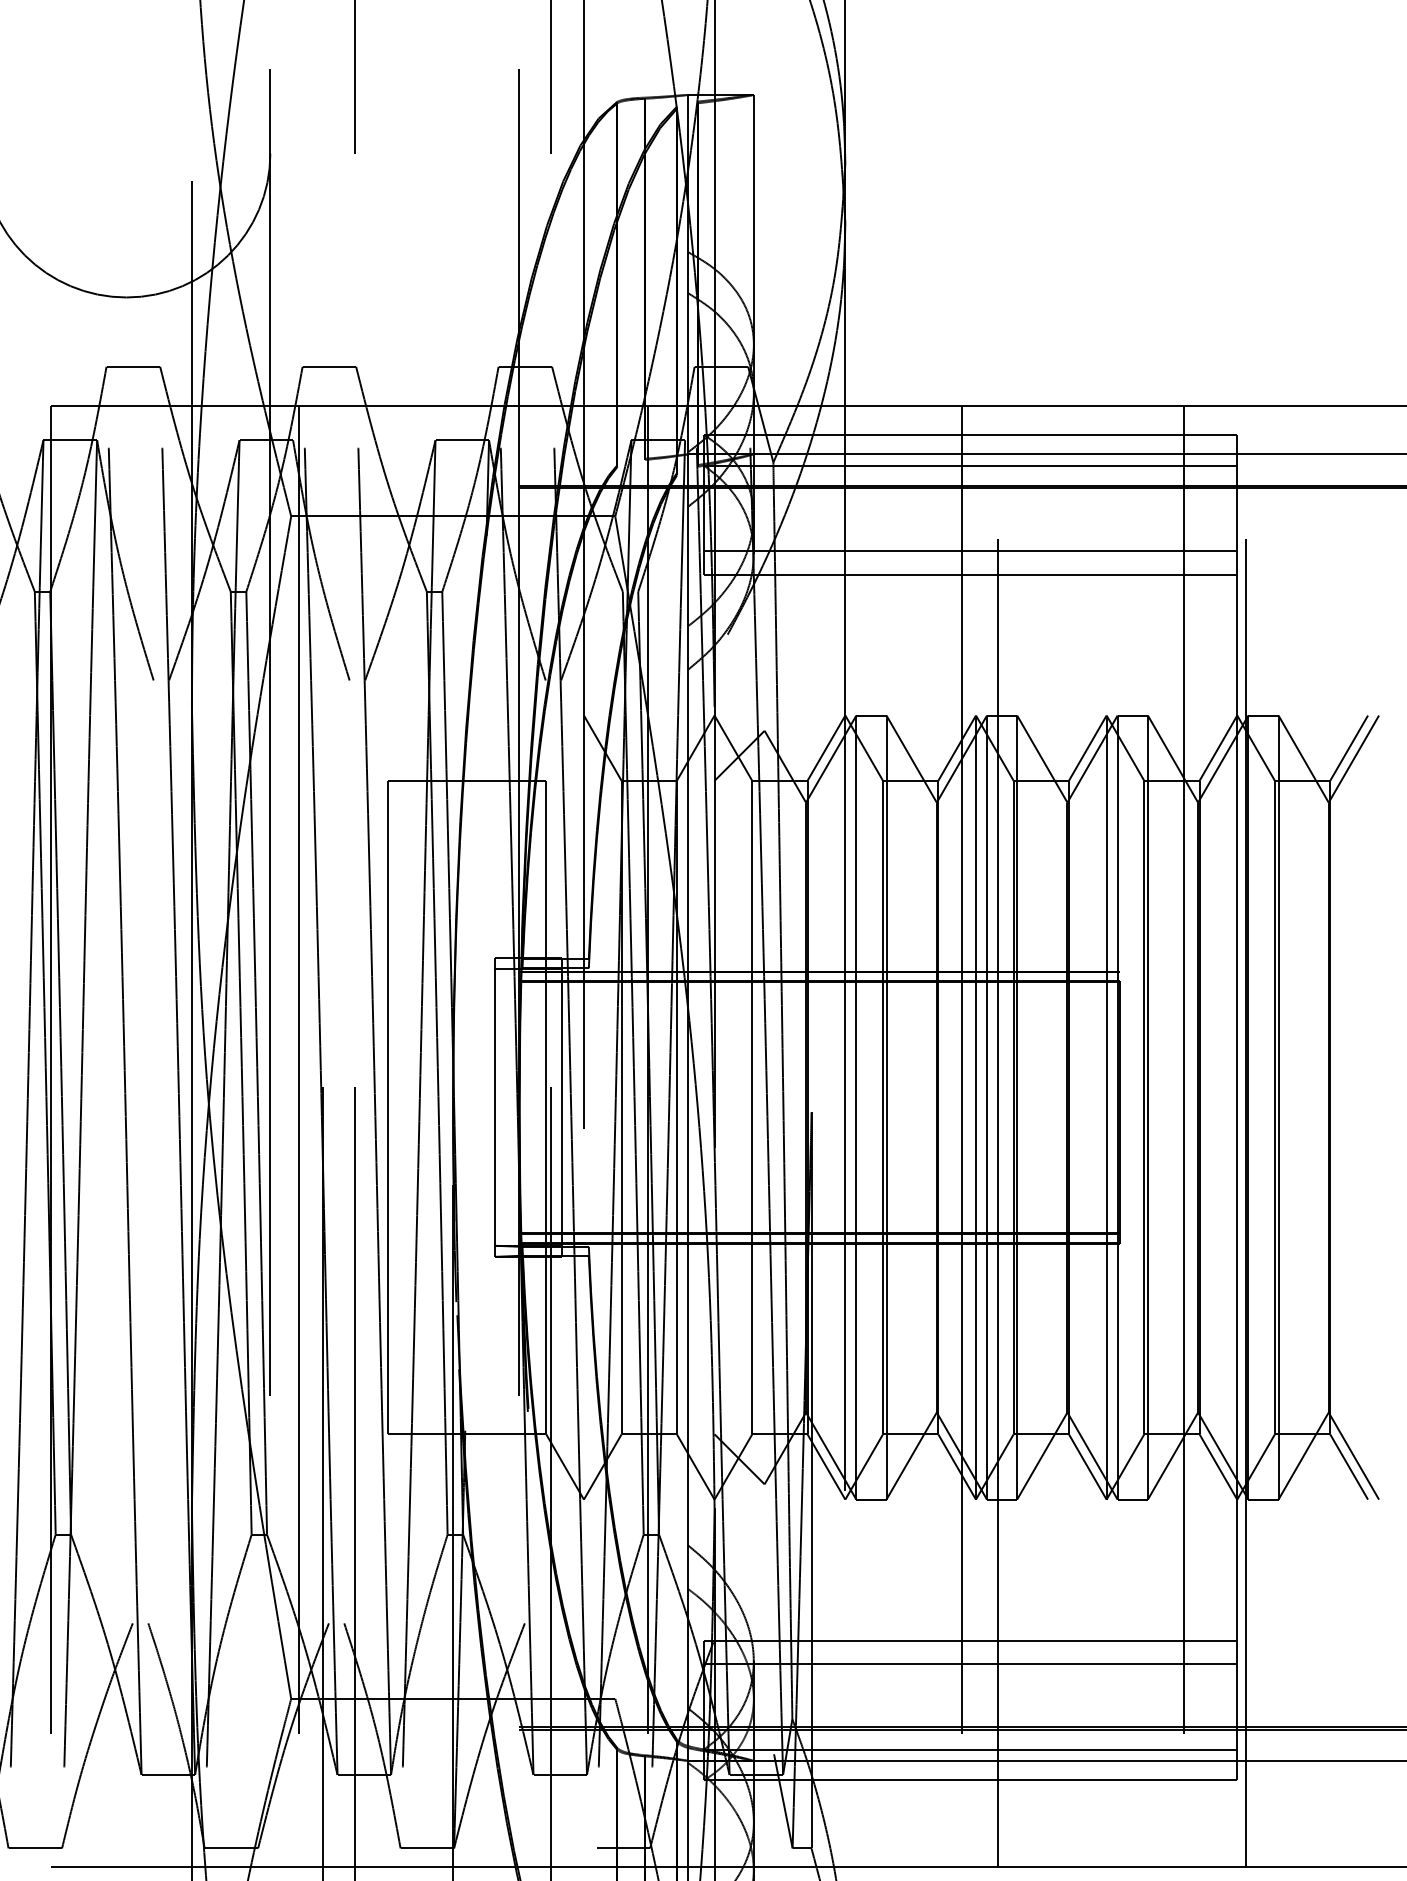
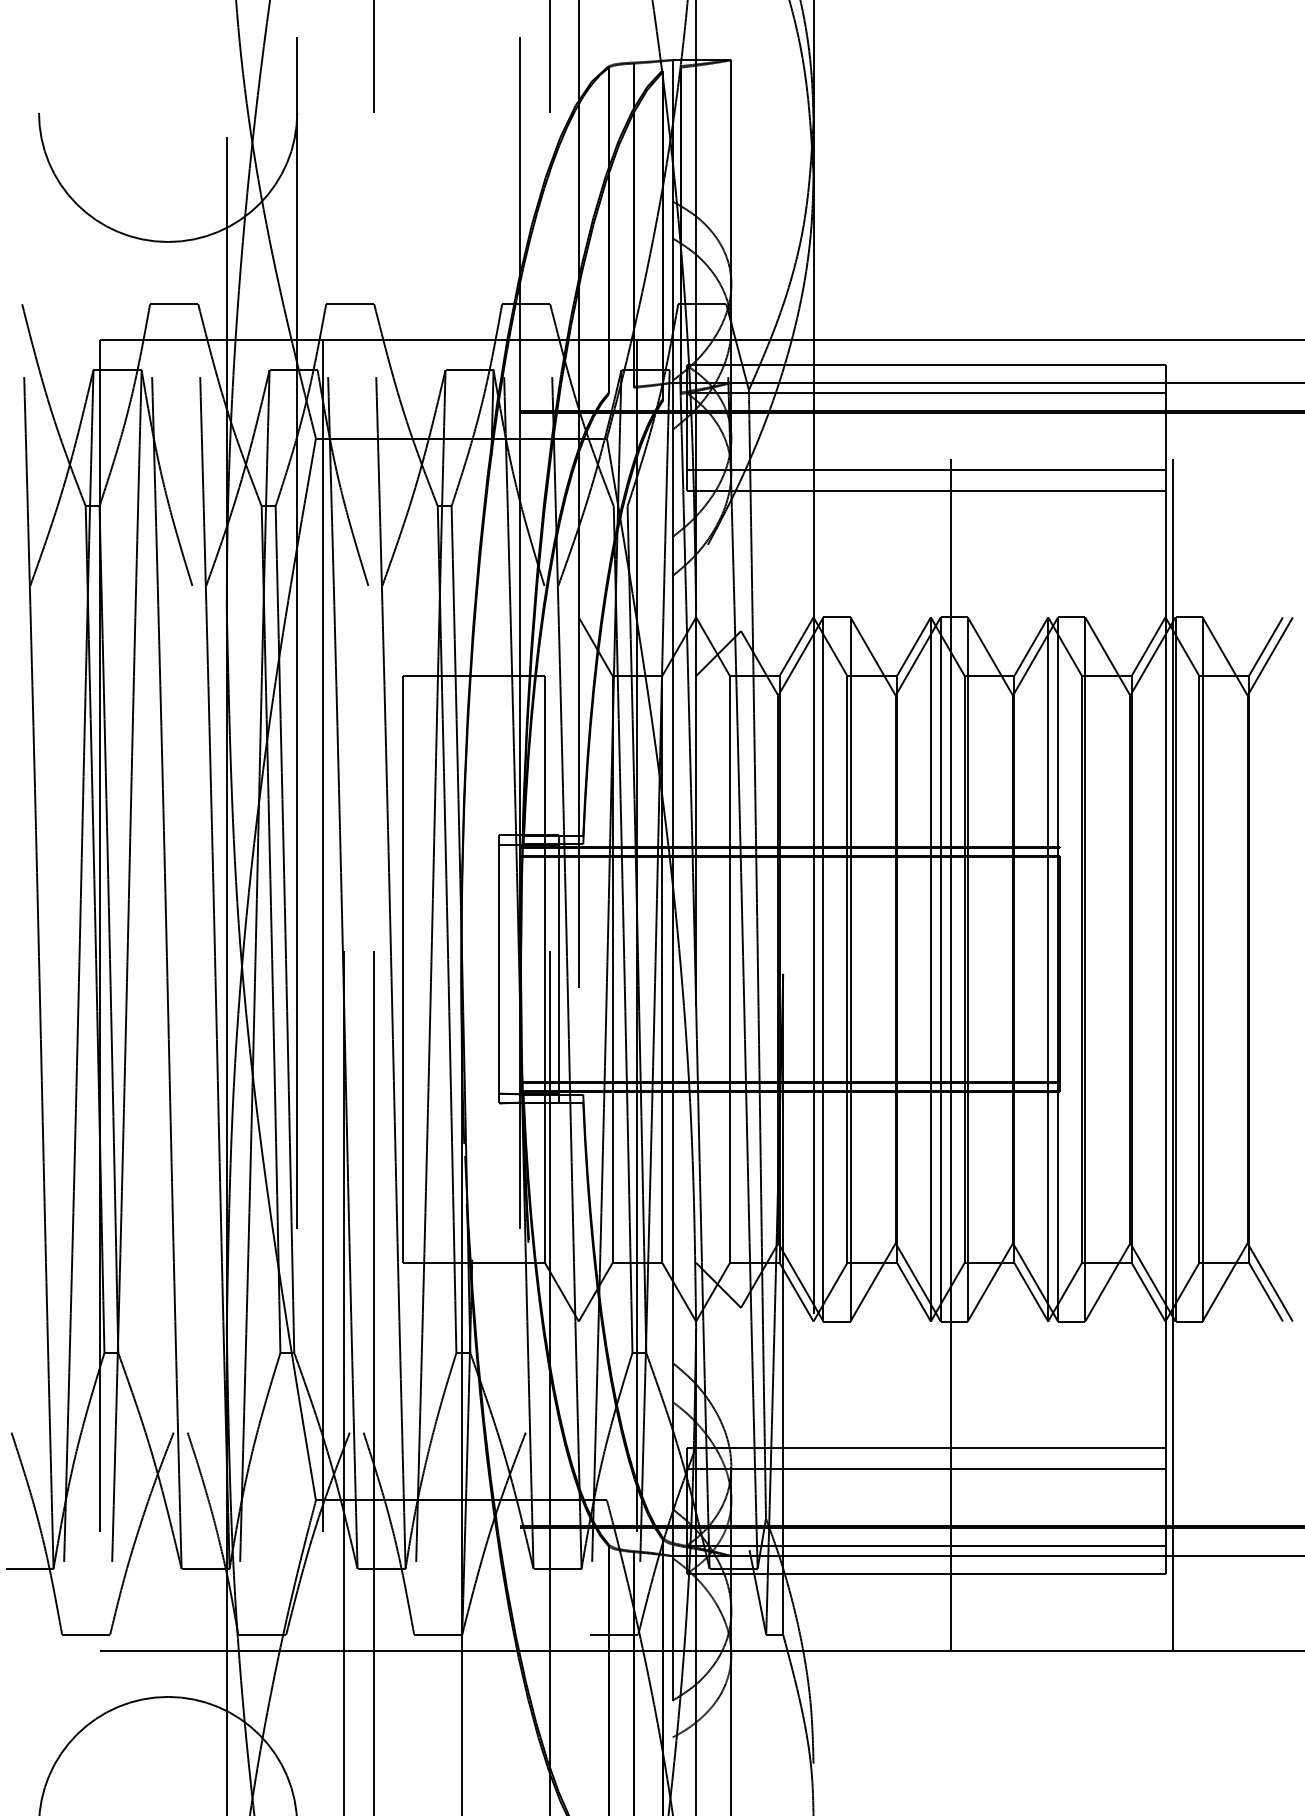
line: (961, 1136) -> (917, 995), removed
line: (1183, 1136) -> (1117, 995), removed

